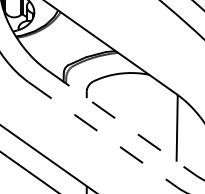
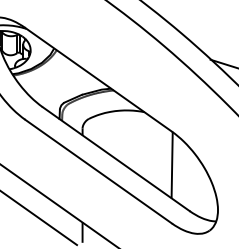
line: (121, 122) -> (116, 159), dashed -> solid
line: (102, 134) -> (98, 171), dashed -> solid

